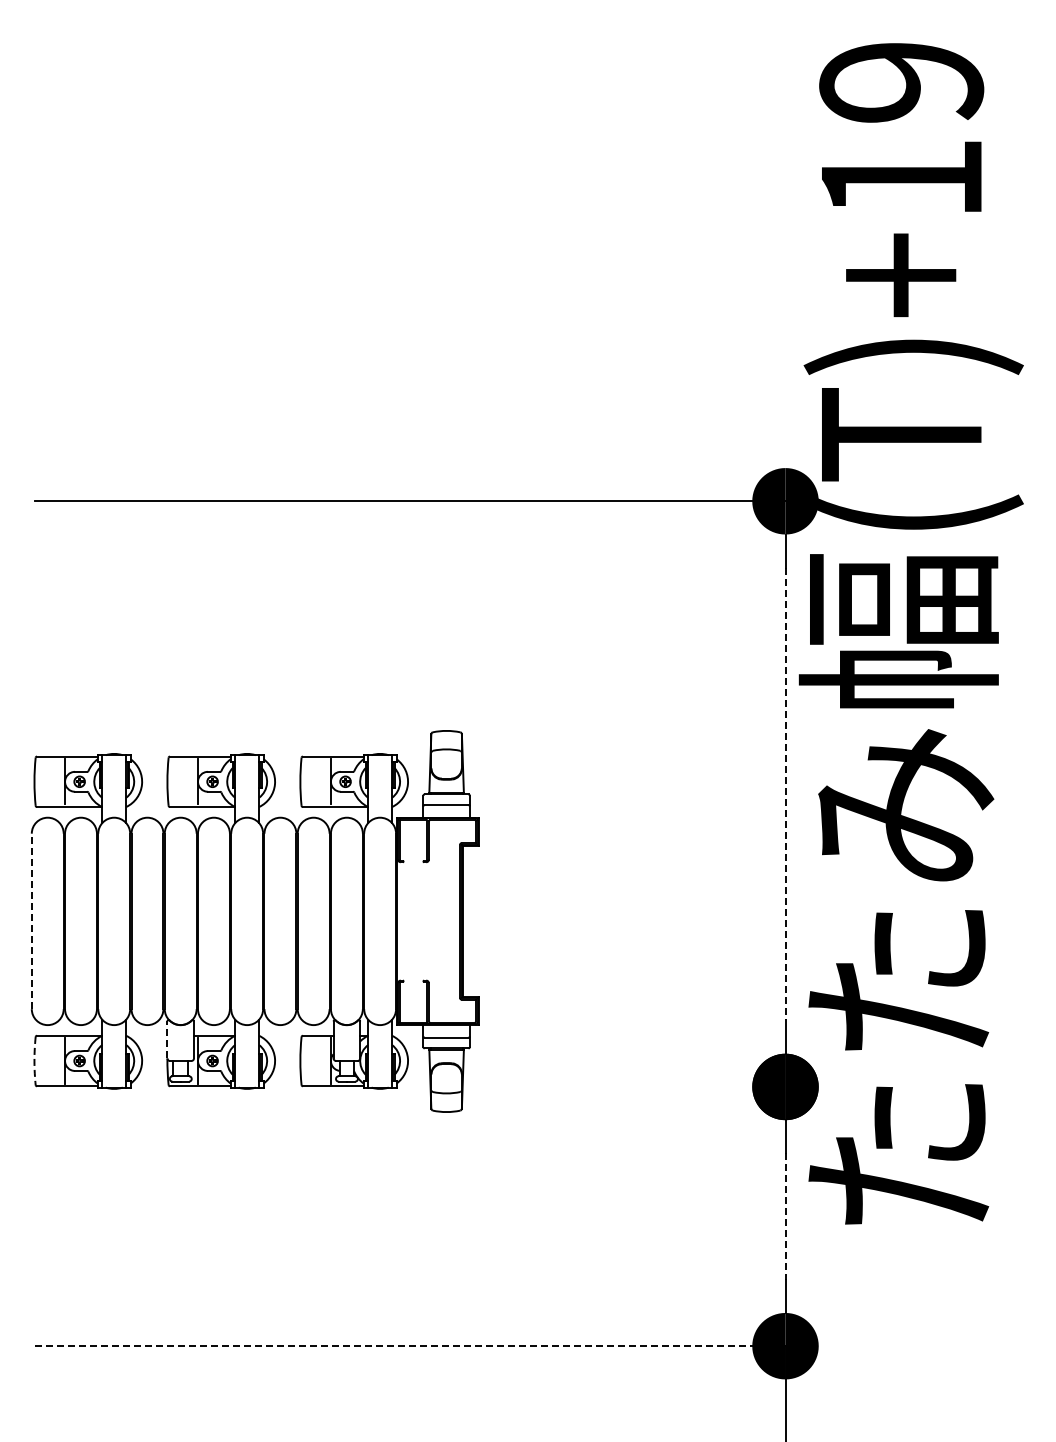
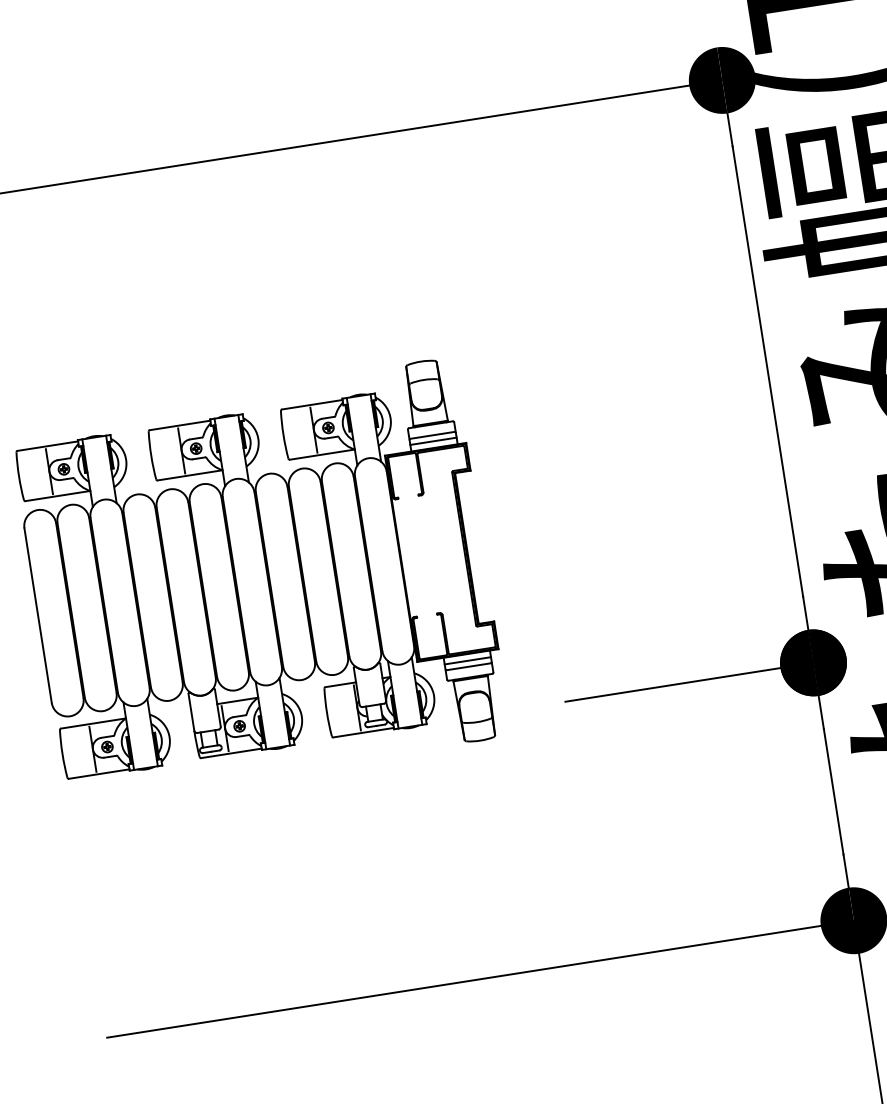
line: (785, 794) -> (767, 372), dashed -> solid
line: (446, 811) -> (433, 441), added
line: (31, 921) -> (37, 615), dashed -> solid
line: (446, 1031) -> (467, 660), added
line: (167, 1039) -> (191, 711), dashed -> solid
arc: (34, 1061) -> (62, 754), dashed -> solid
line: (661, 1086) -> (690, 681), added
line: (785, 1217) -> (833, 792), dashed -> solid
line: (411, 1346) -> (481, 979), dashed -> solid

